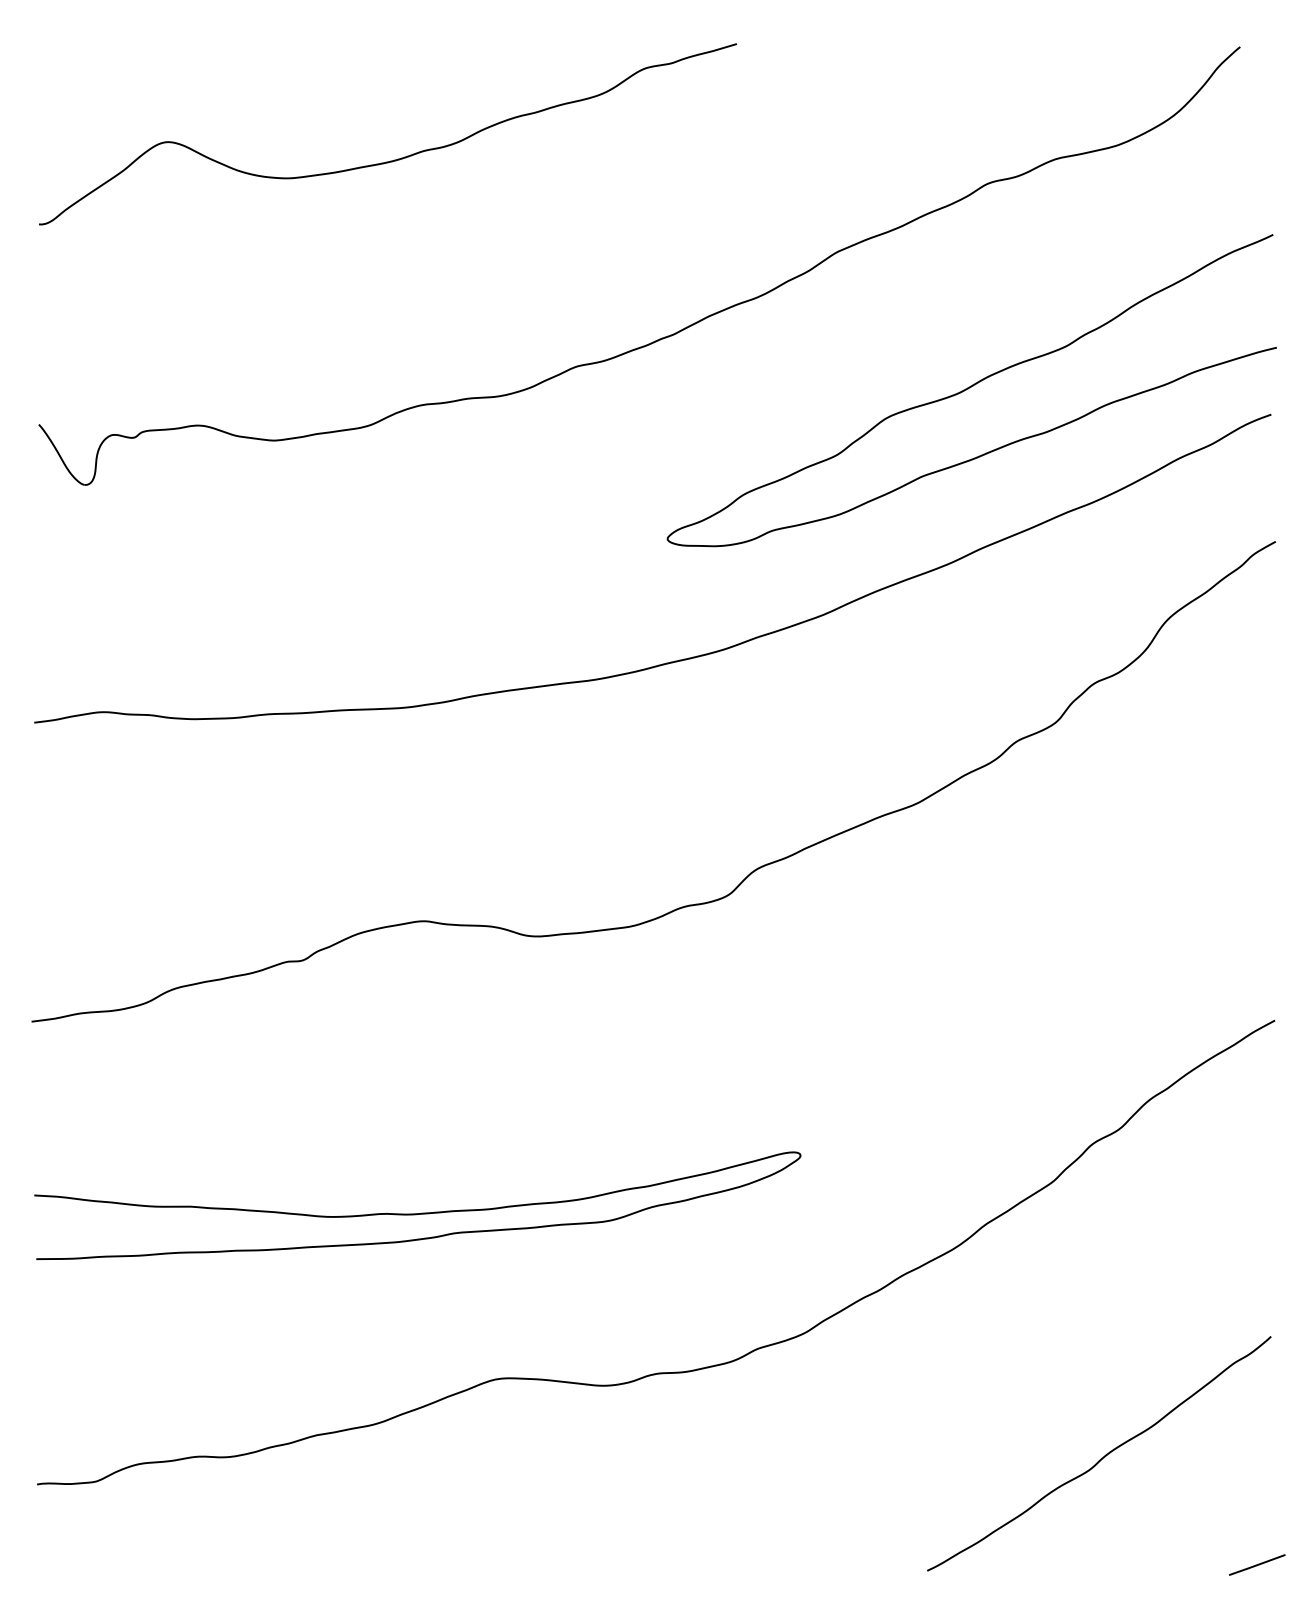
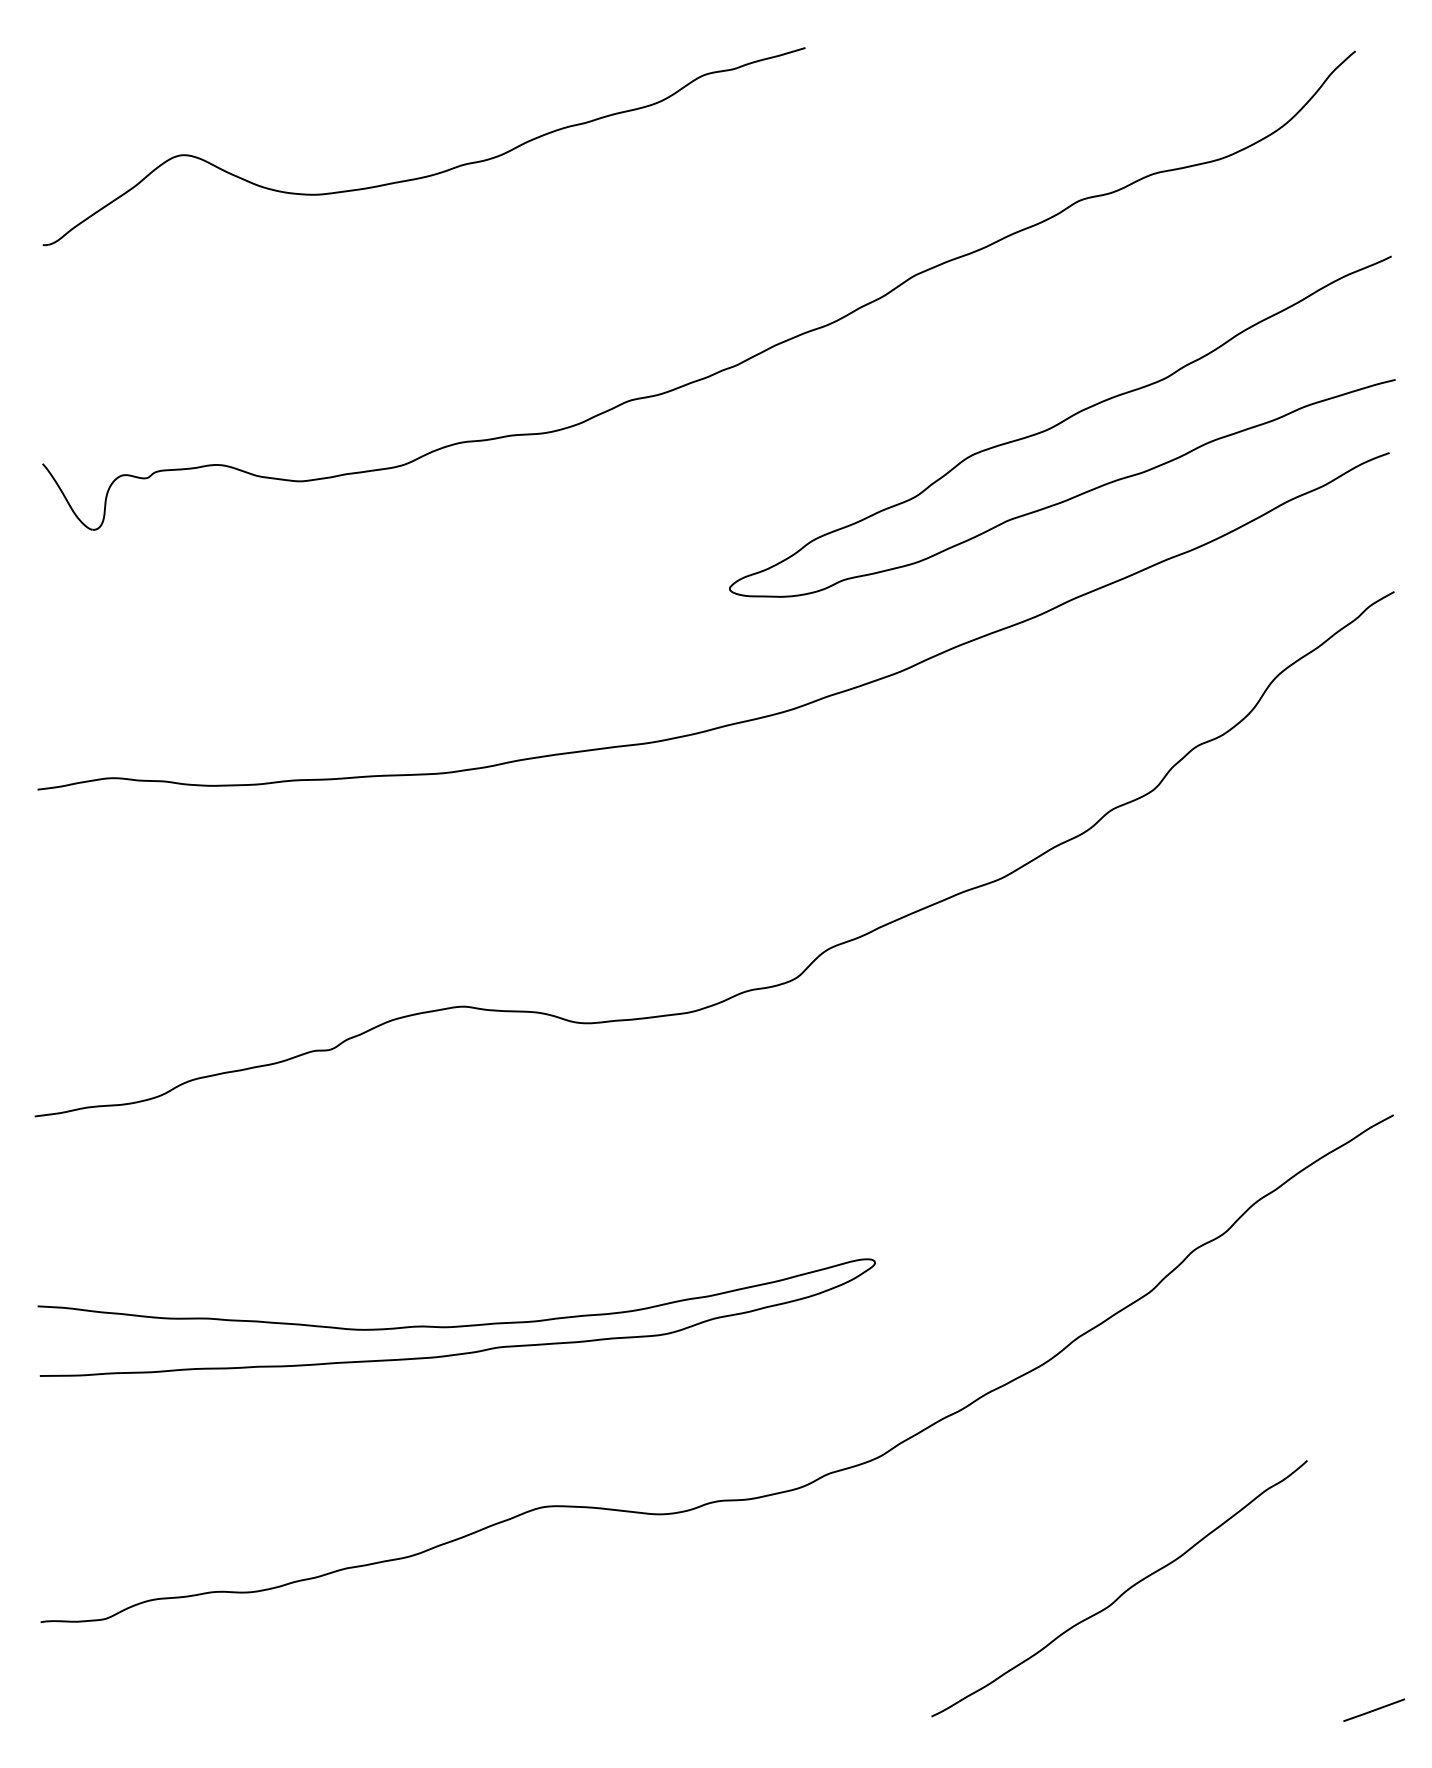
curve: (1101, 1458) -> (1121, 1593), moved

